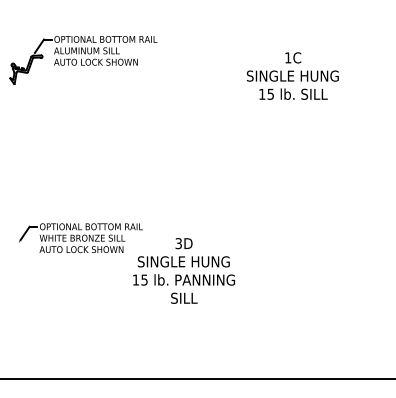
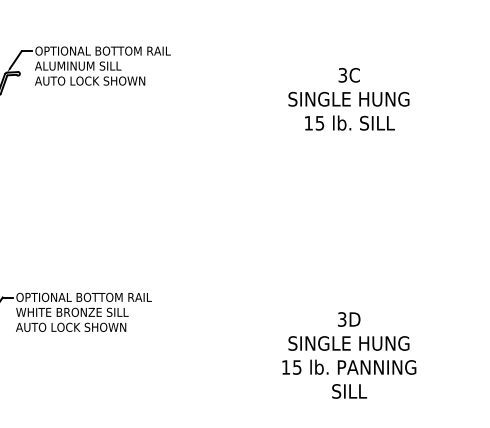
text: (288, 57) -> (343, 74), 1C -> 3C
text: (183, 270) -> (348, 354), moved

